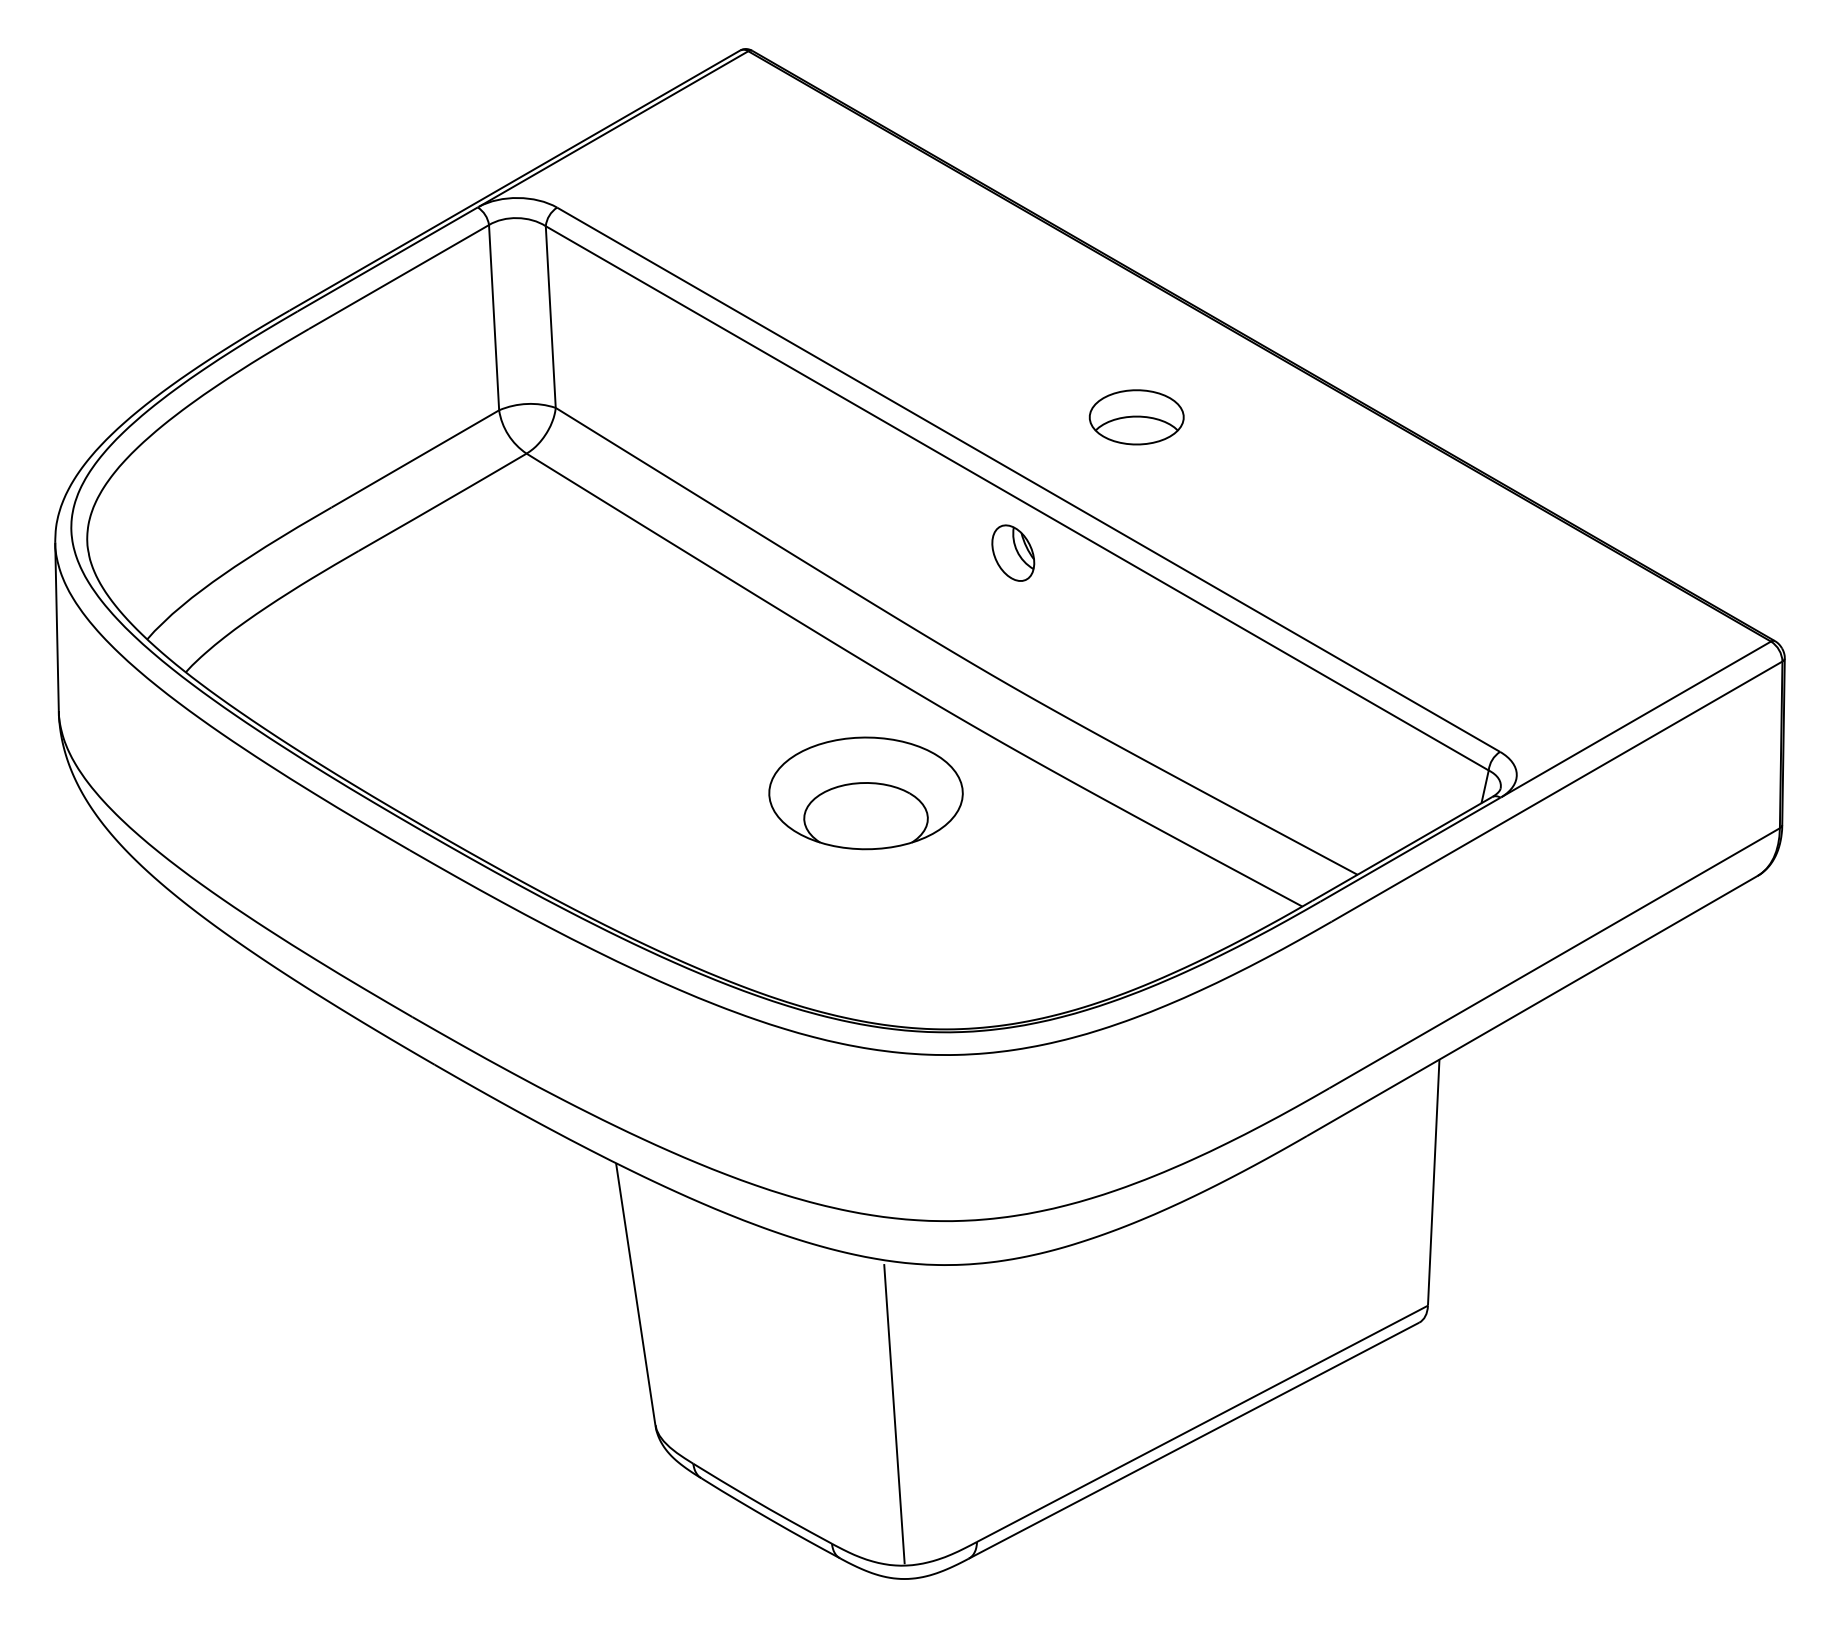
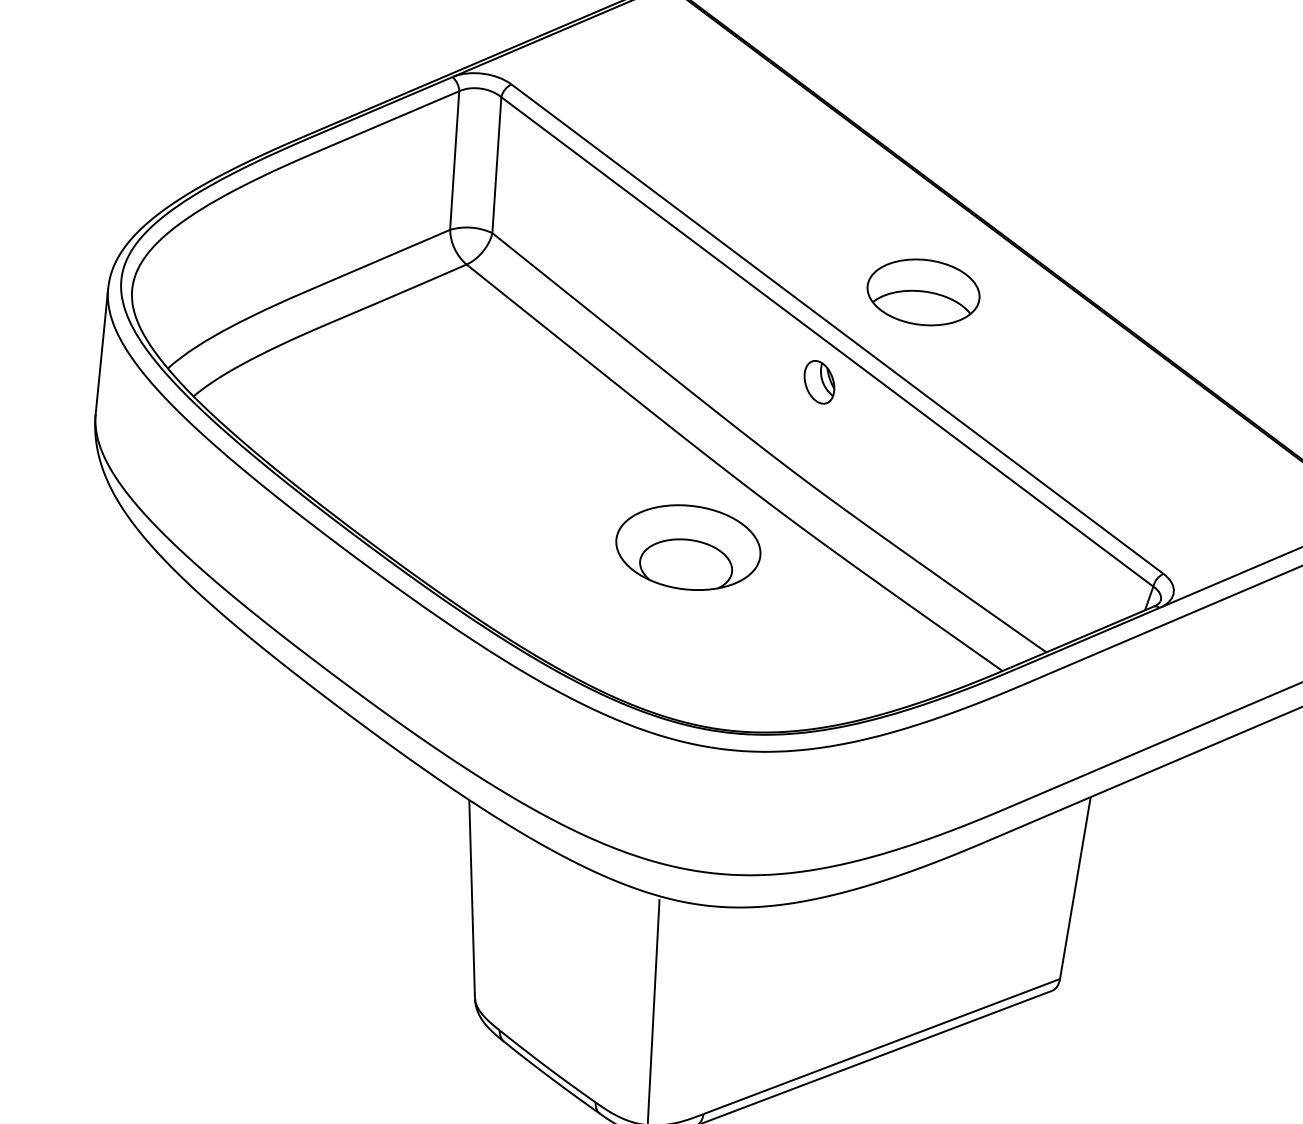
part: (1136, 417) -> (923, 292), size x1.6

